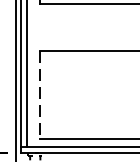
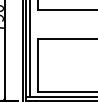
line: (40, 95) -> (38, 65), dashed -> solid

